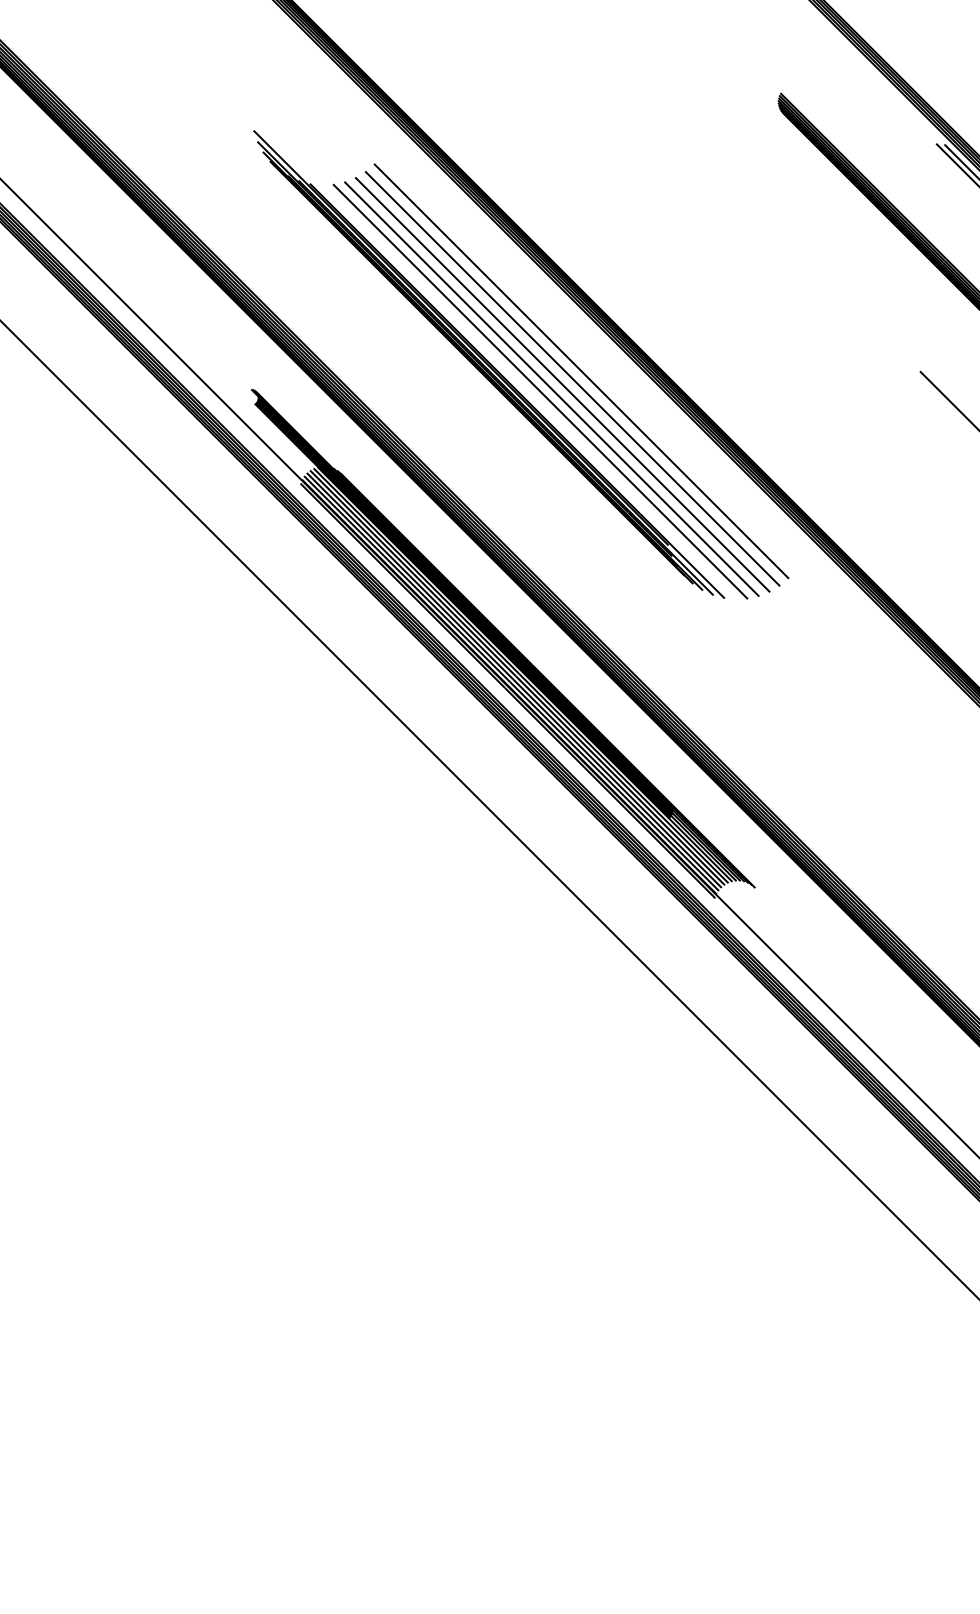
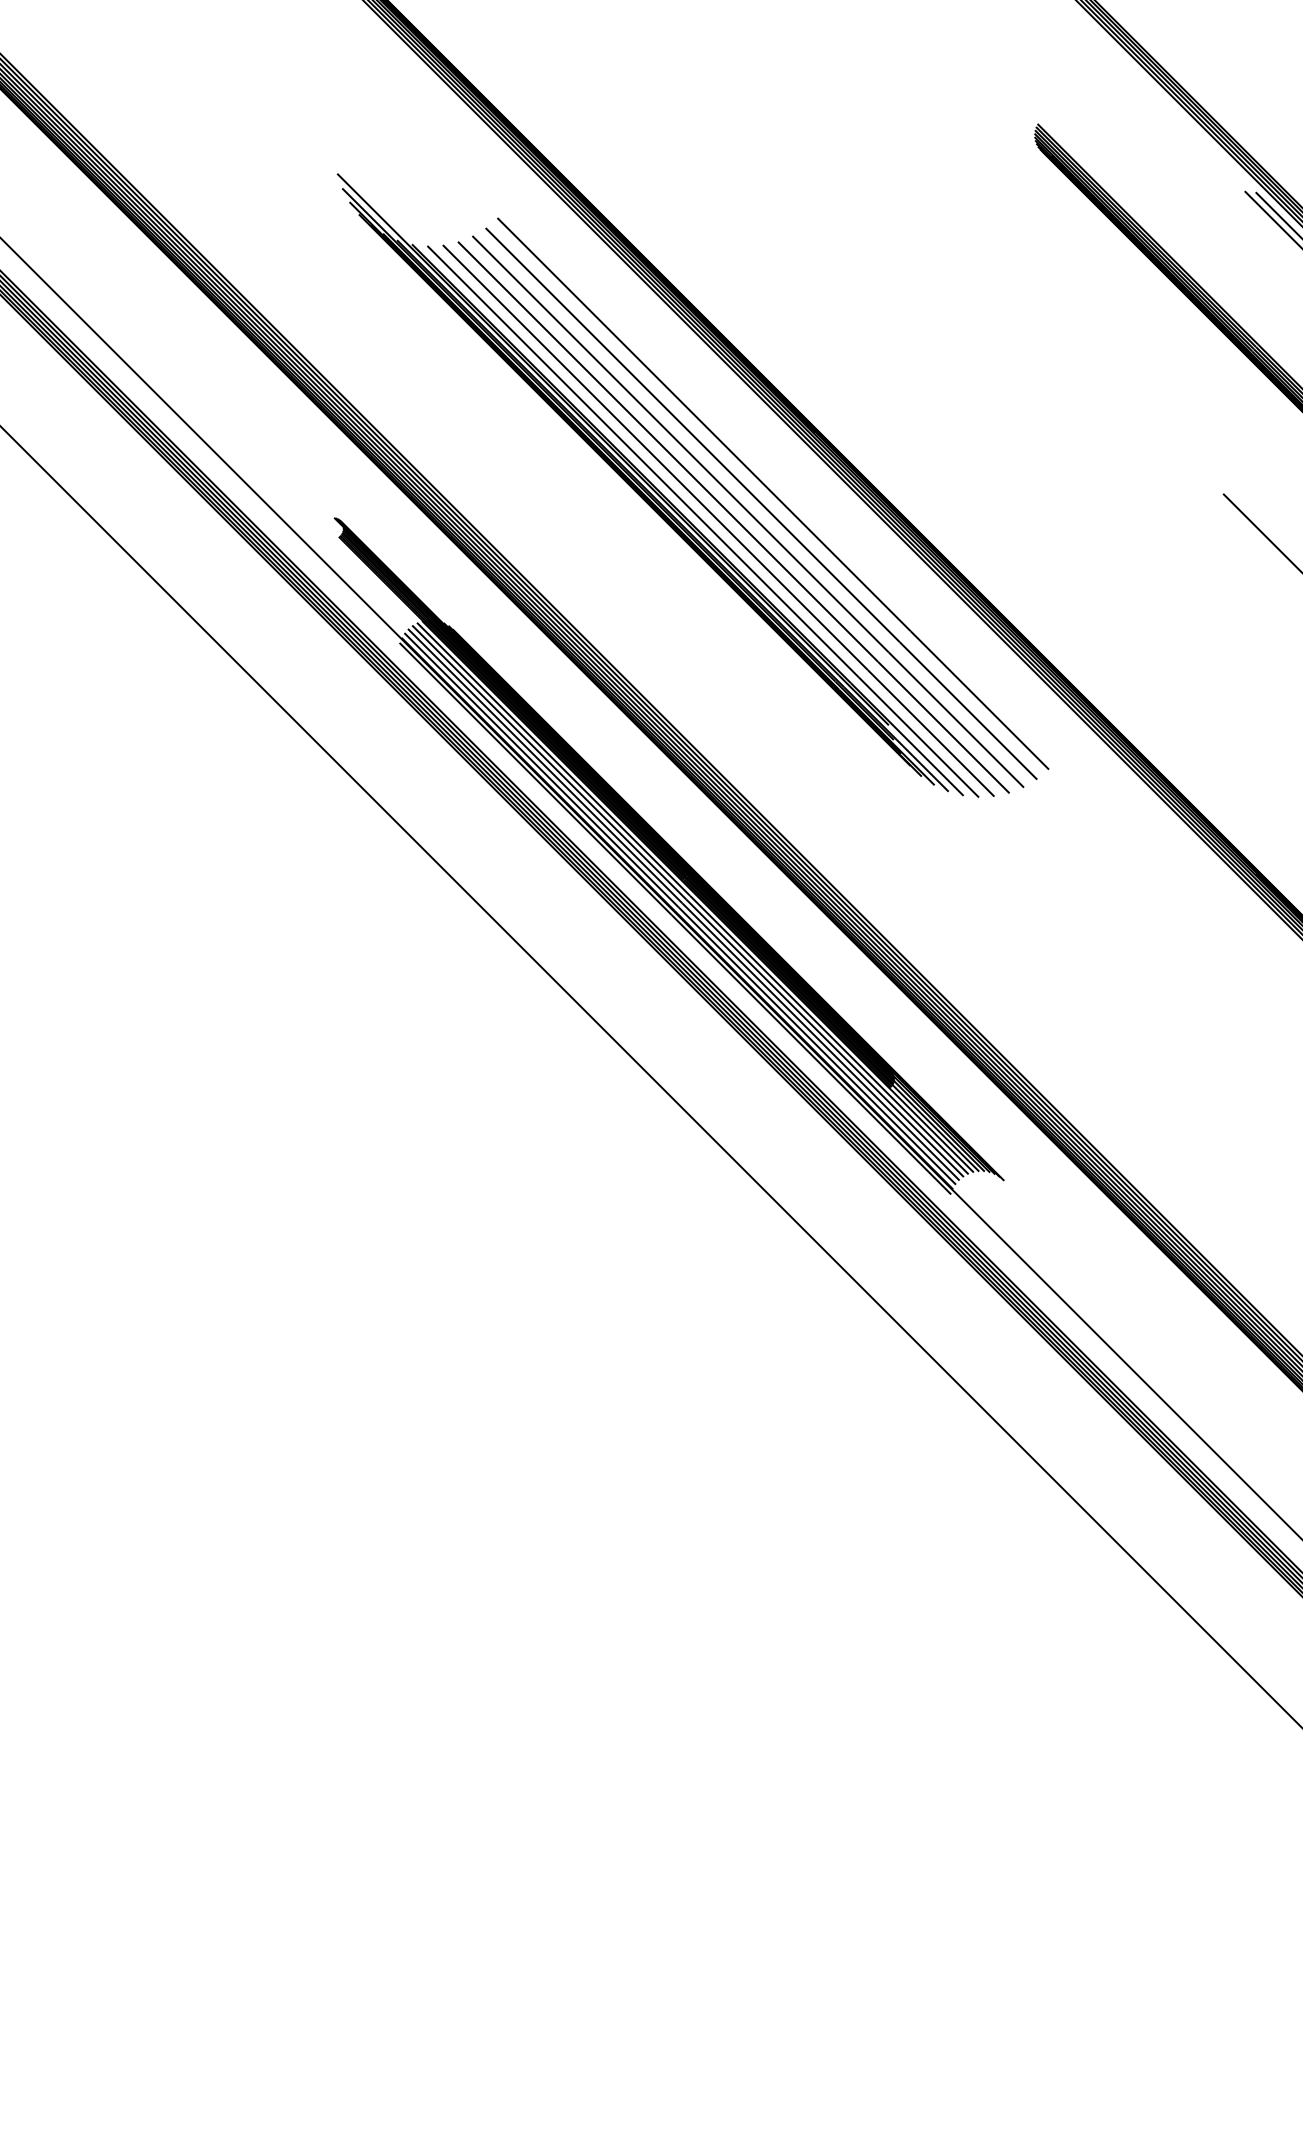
line: (529, 392) -> (703, 521), added

